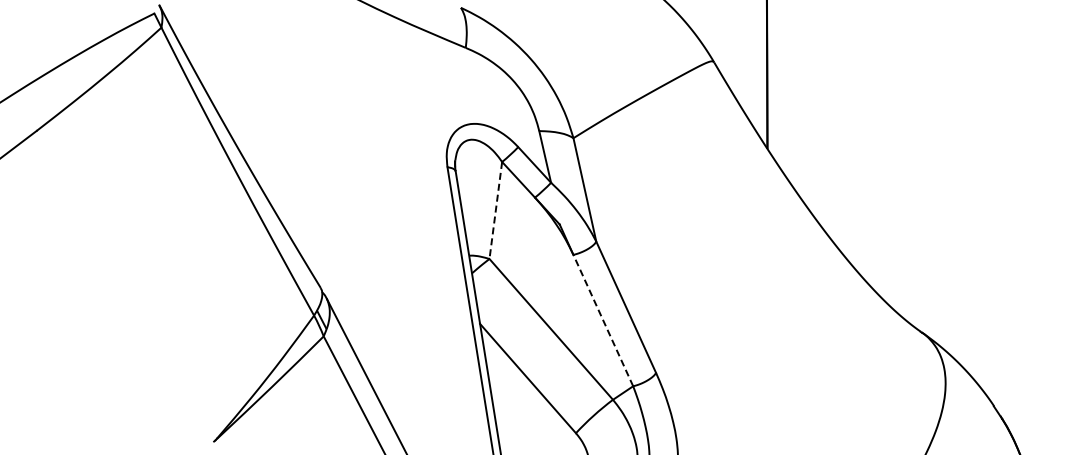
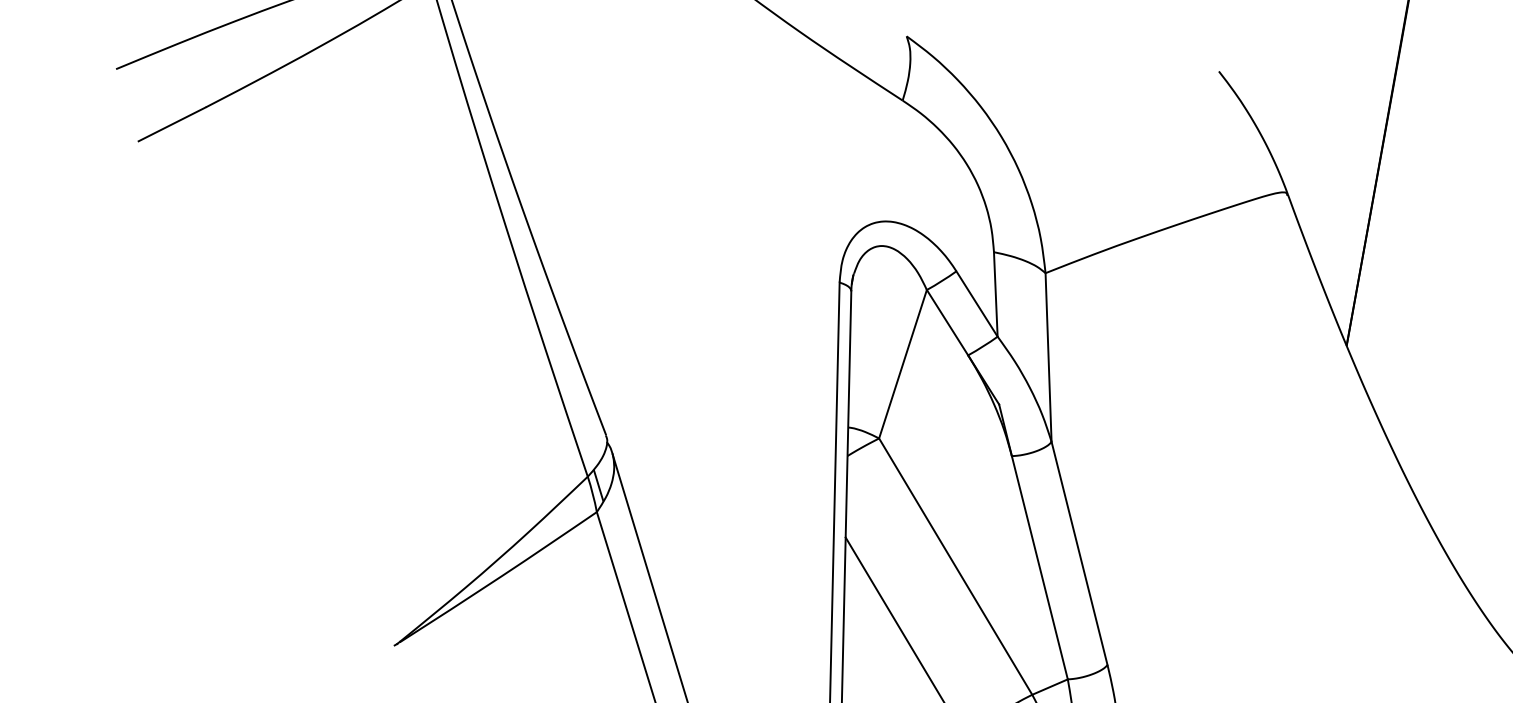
line: (495, 210) -> (902, 364), dashed -> solid
line: (603, 320) -> (1040, 567), dashed -> solid

